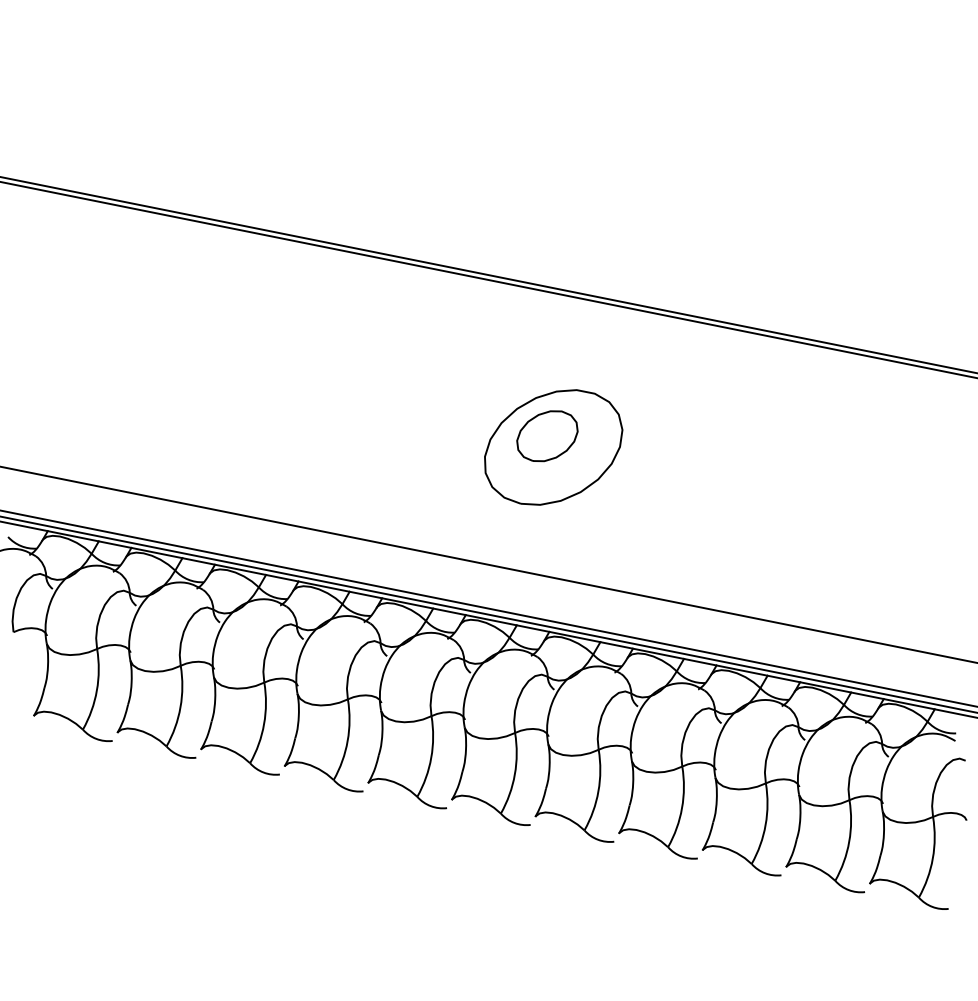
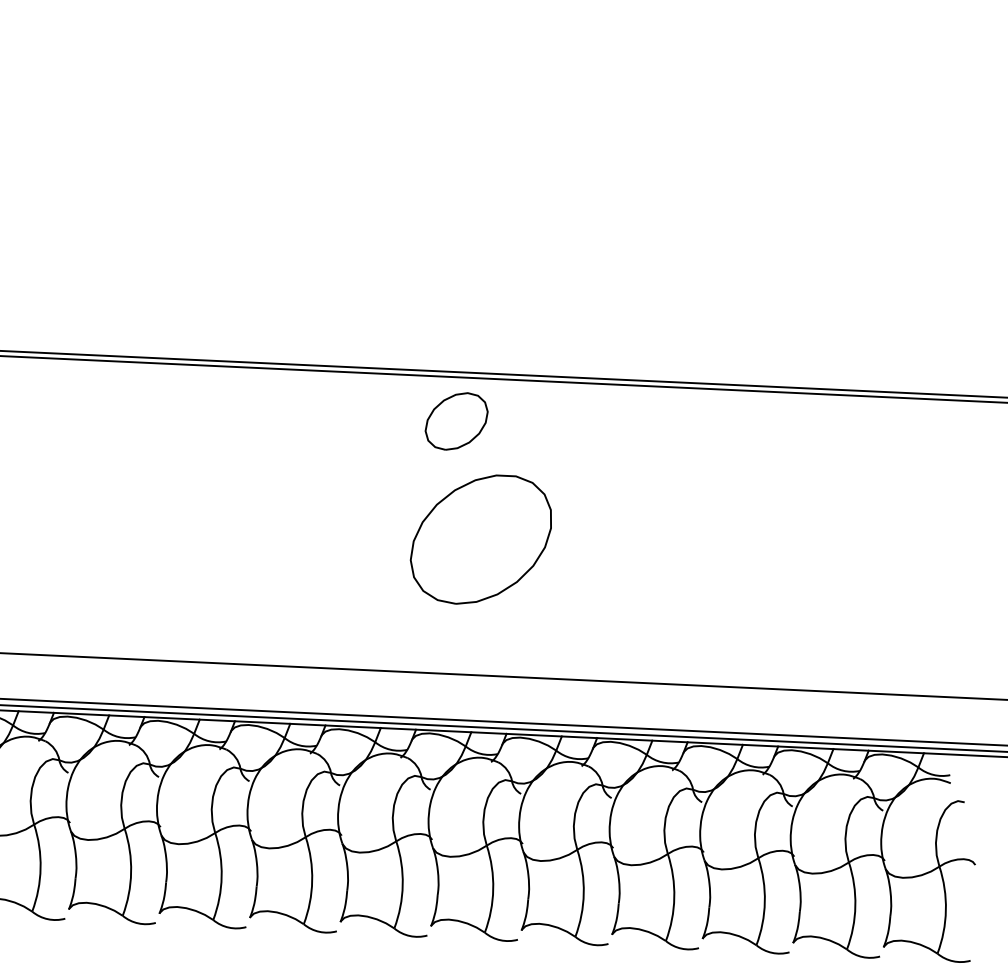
part: (547, 436) -> (456, 421), moved

